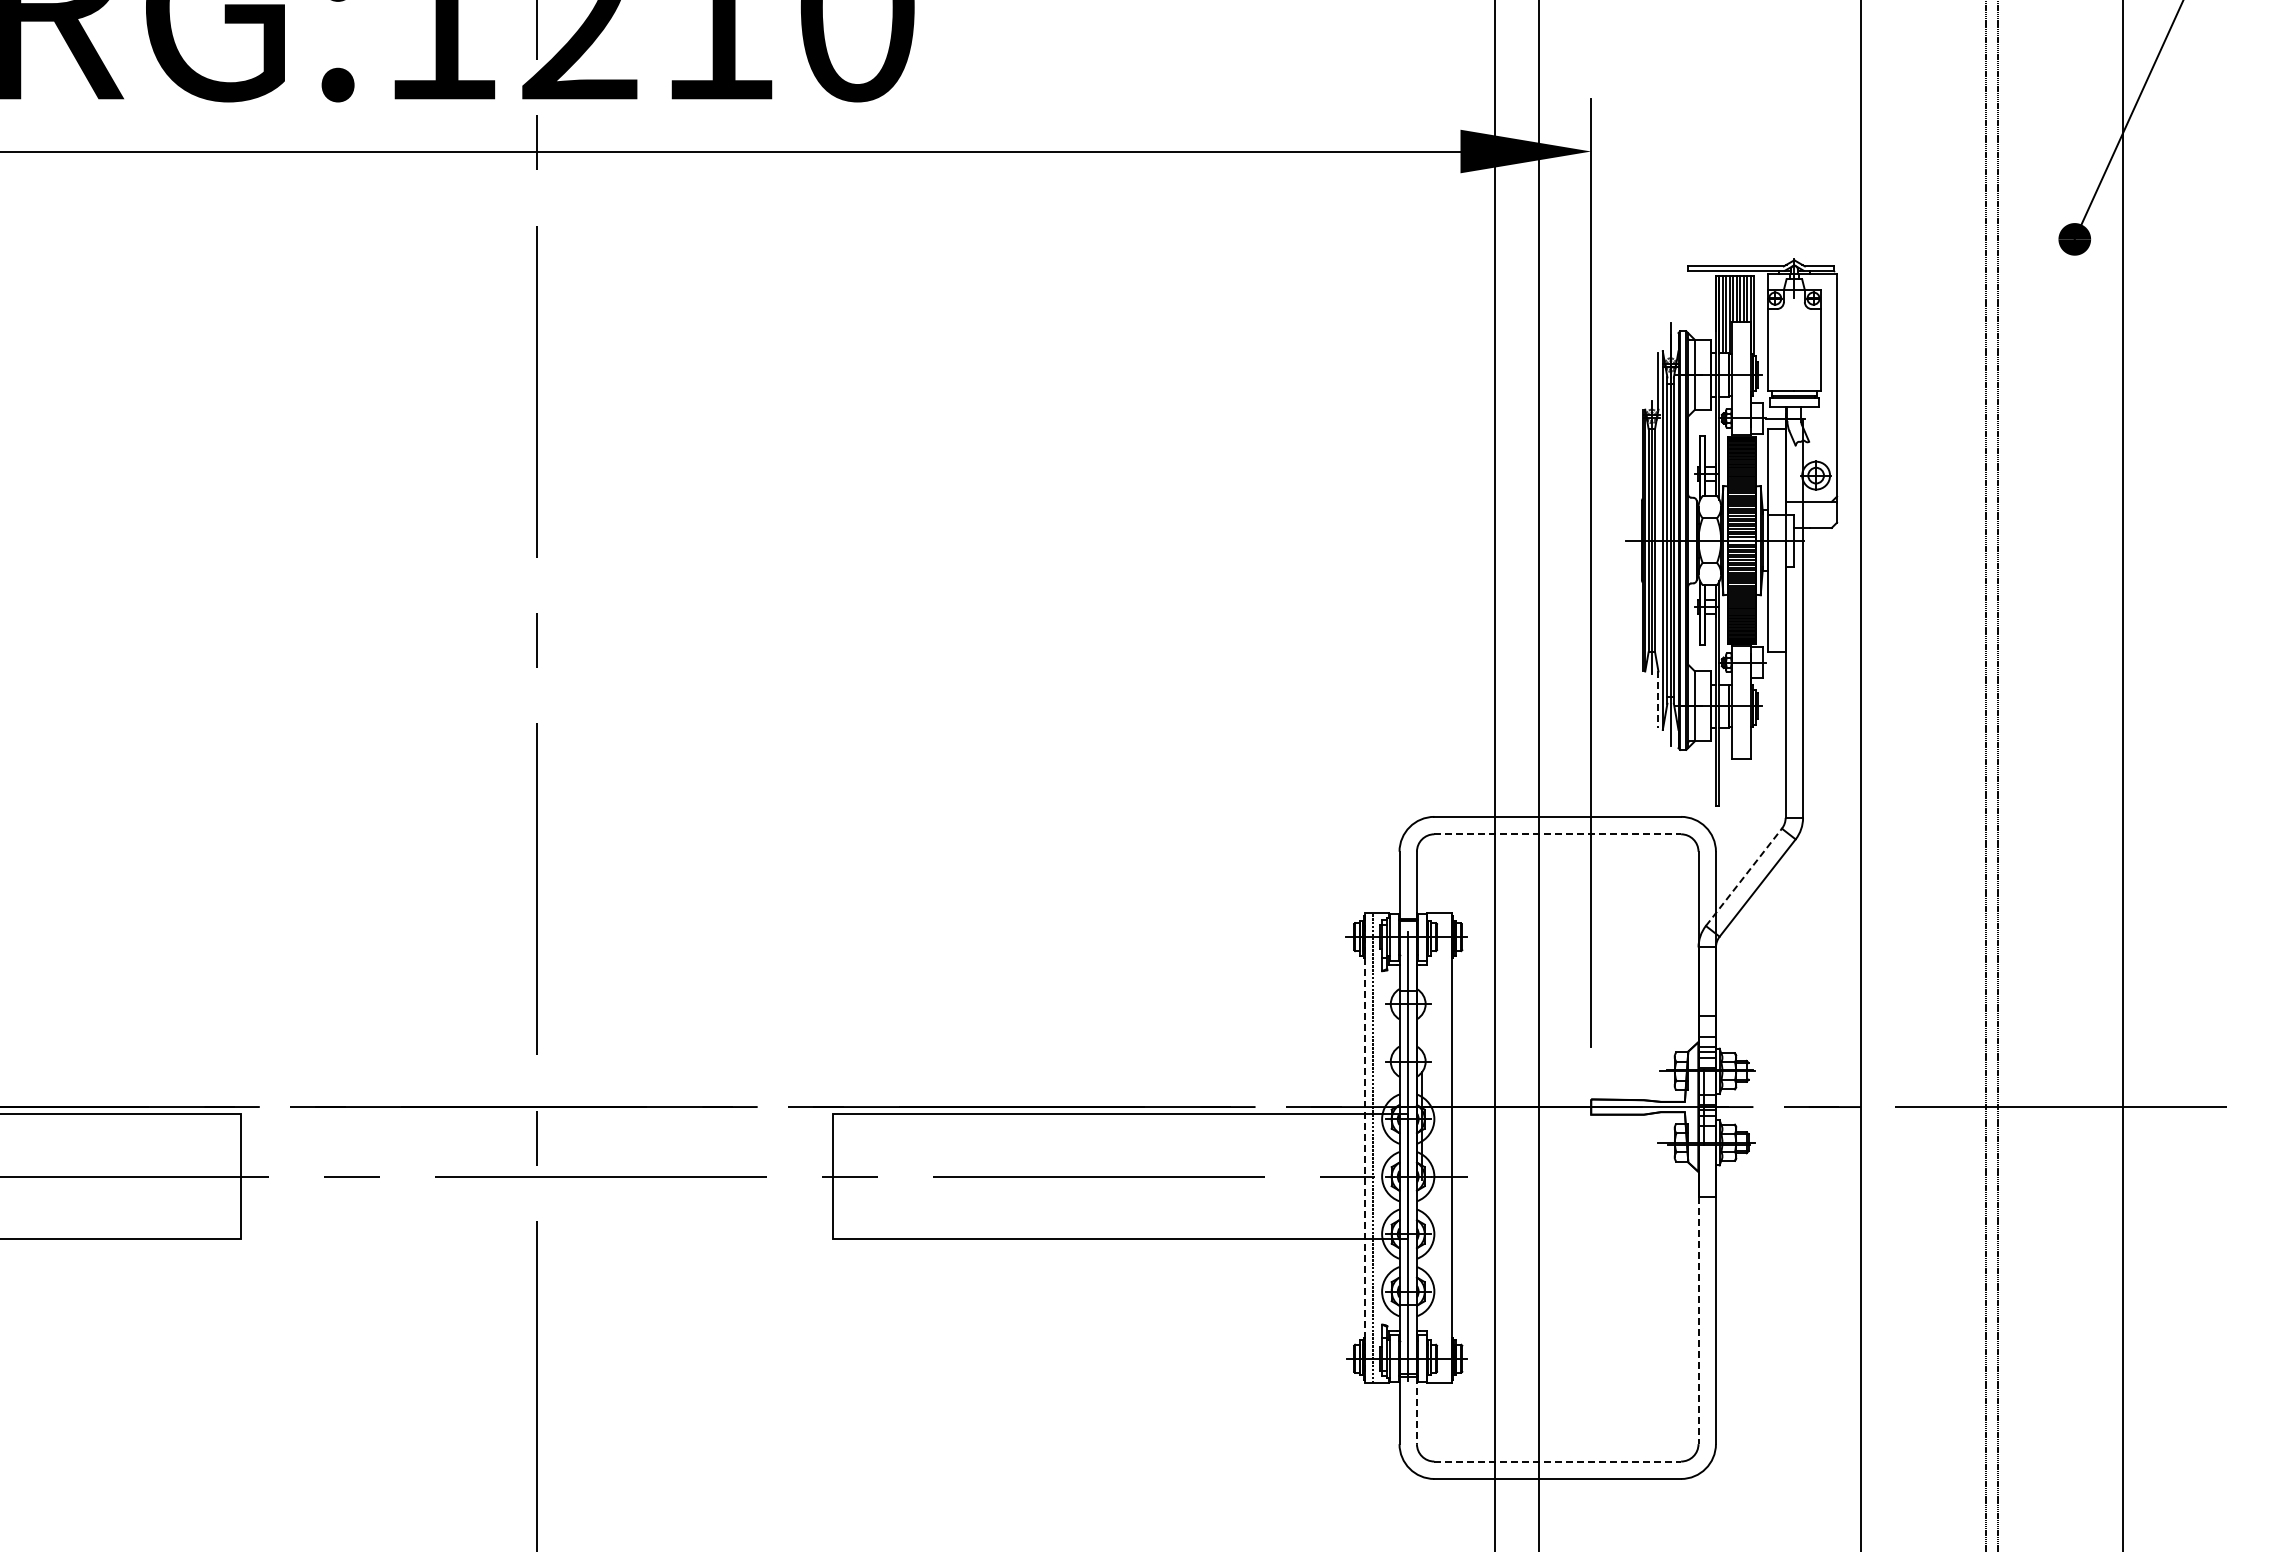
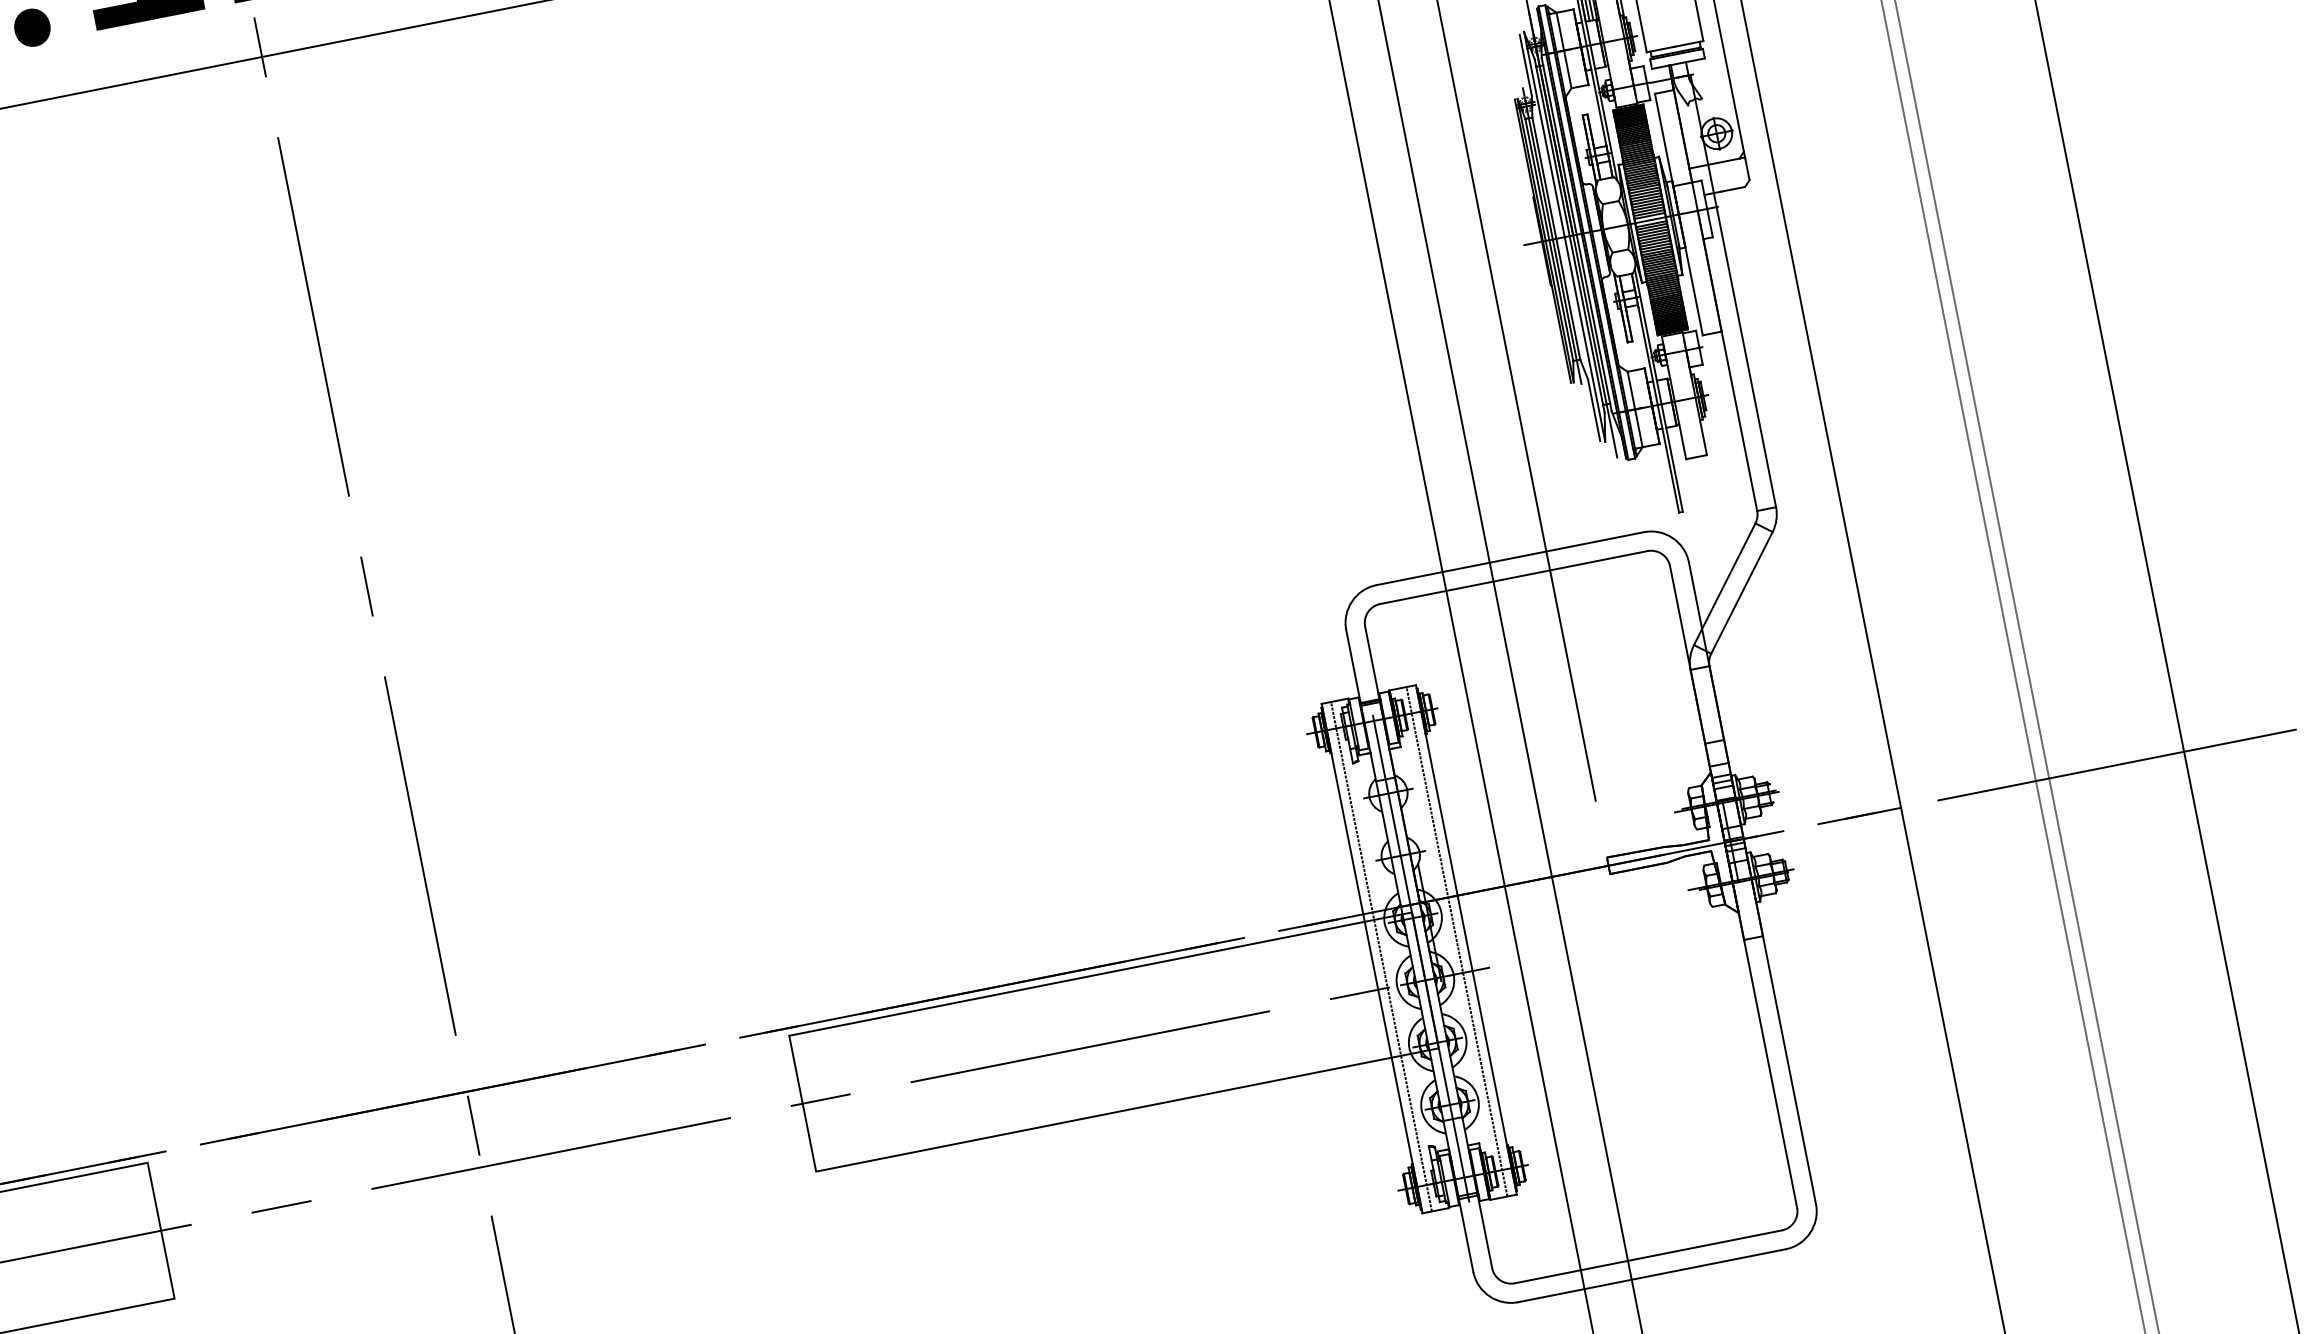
line: (1658, 700) -> (1594, 411), dashed -> solid
line: (1558, 834) -> (1514, 577), dashed -> solid
line: (1743, 877) -> (1724, 584), dashed -> solid
line: (1364, 1147) -> (1371, 958), dashed -> solid
line: (1443, 1147) -> (1457, 941), added
line: (1698, 1320) -> (1770, 1073), dashed -> solid
line: (1416, 1410) -> (1484, 1231), dashed -> solid
line: (1558, 1461) -> (1649, 1256), dashed -> solid

